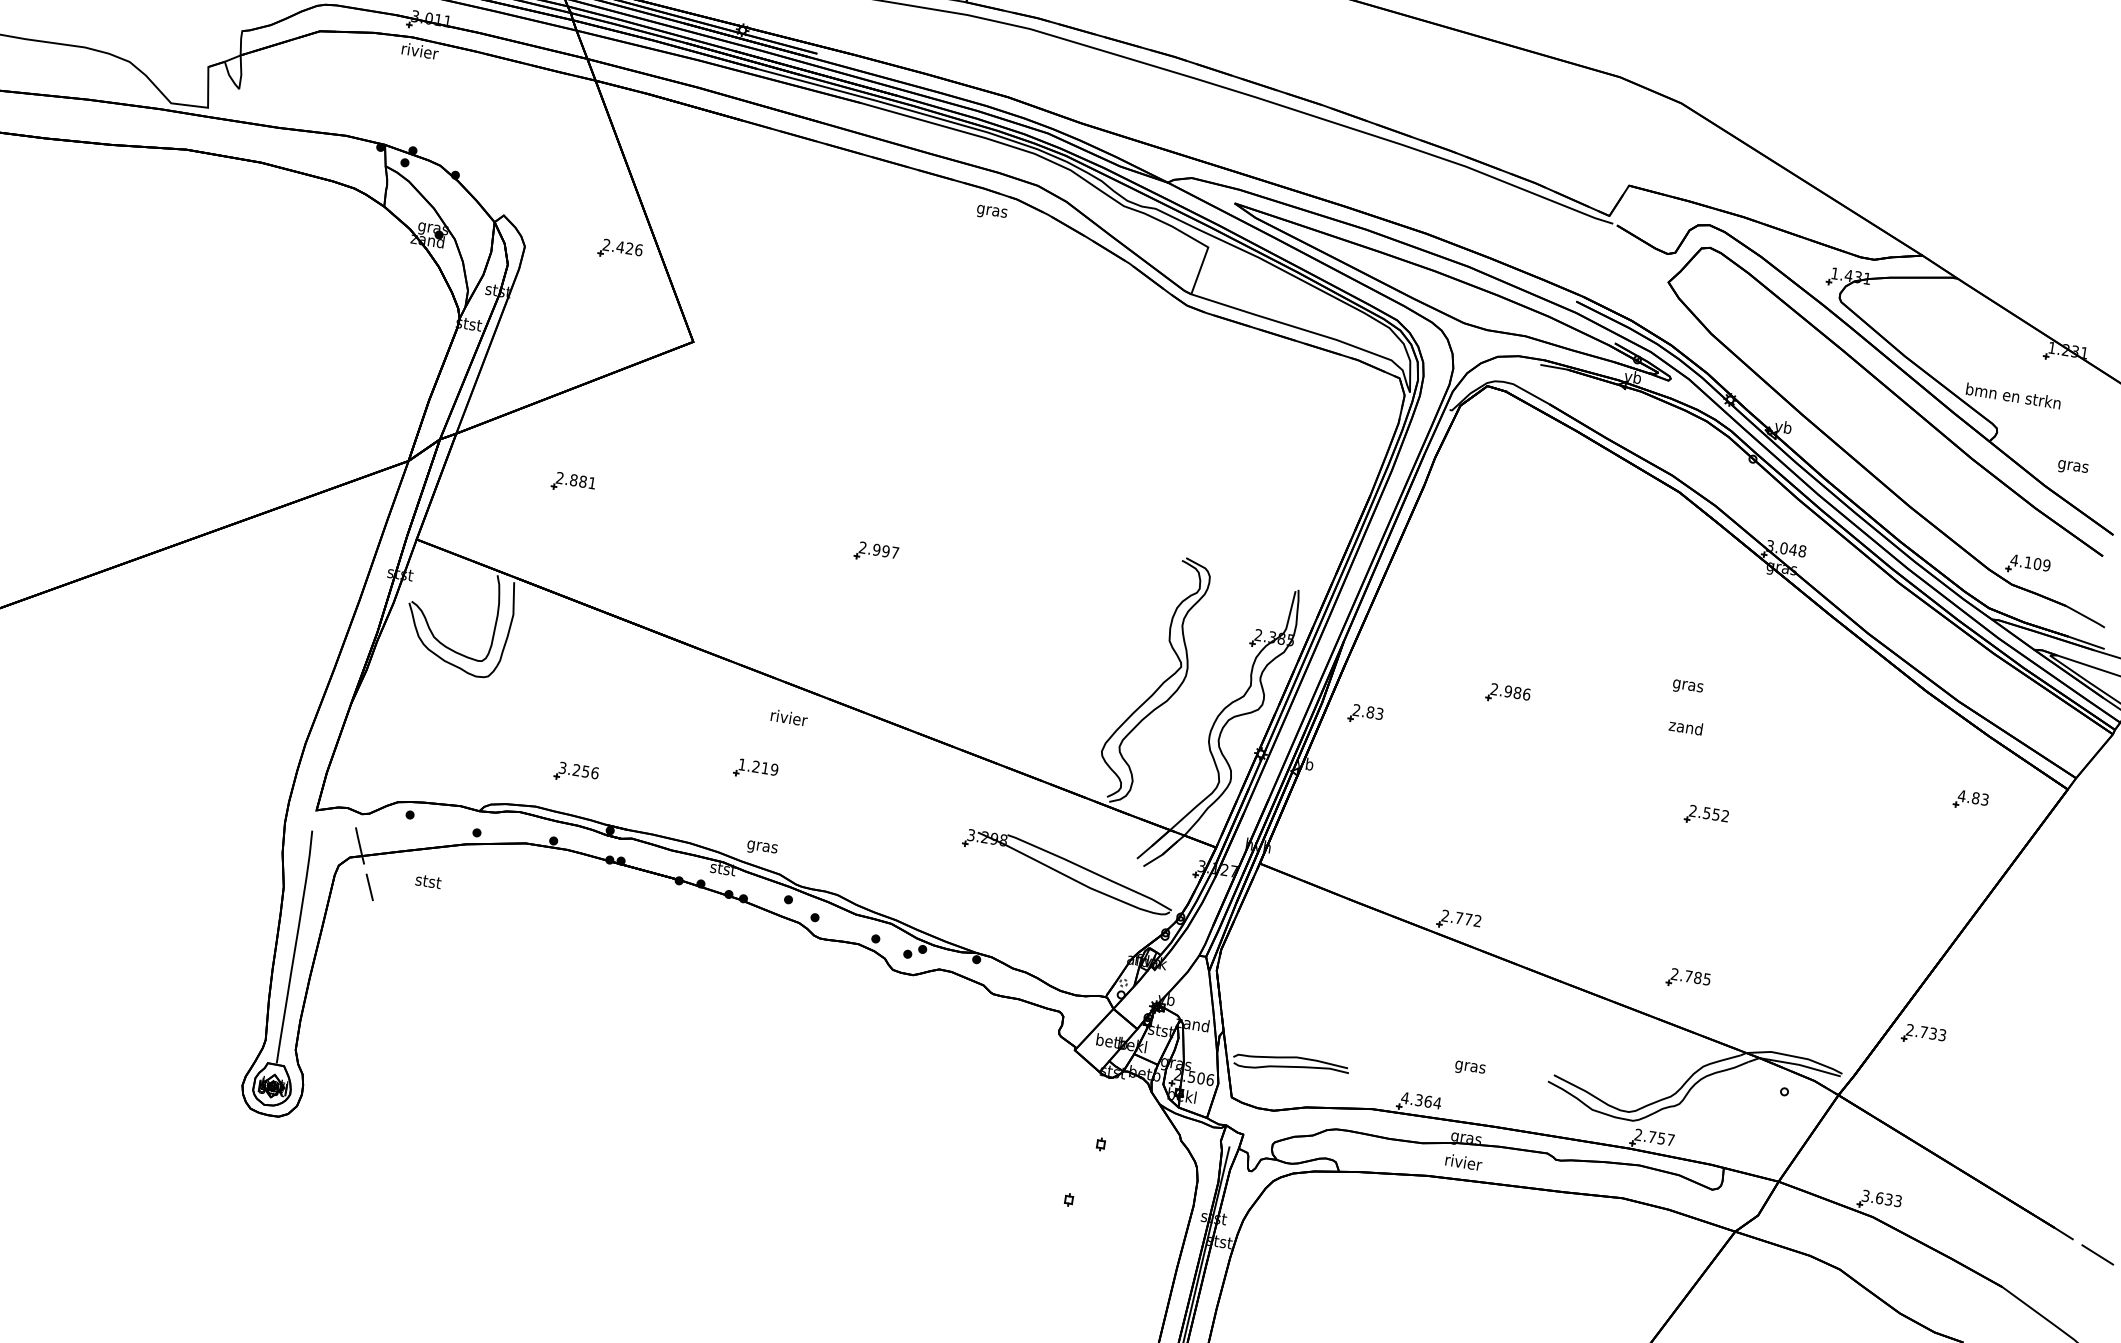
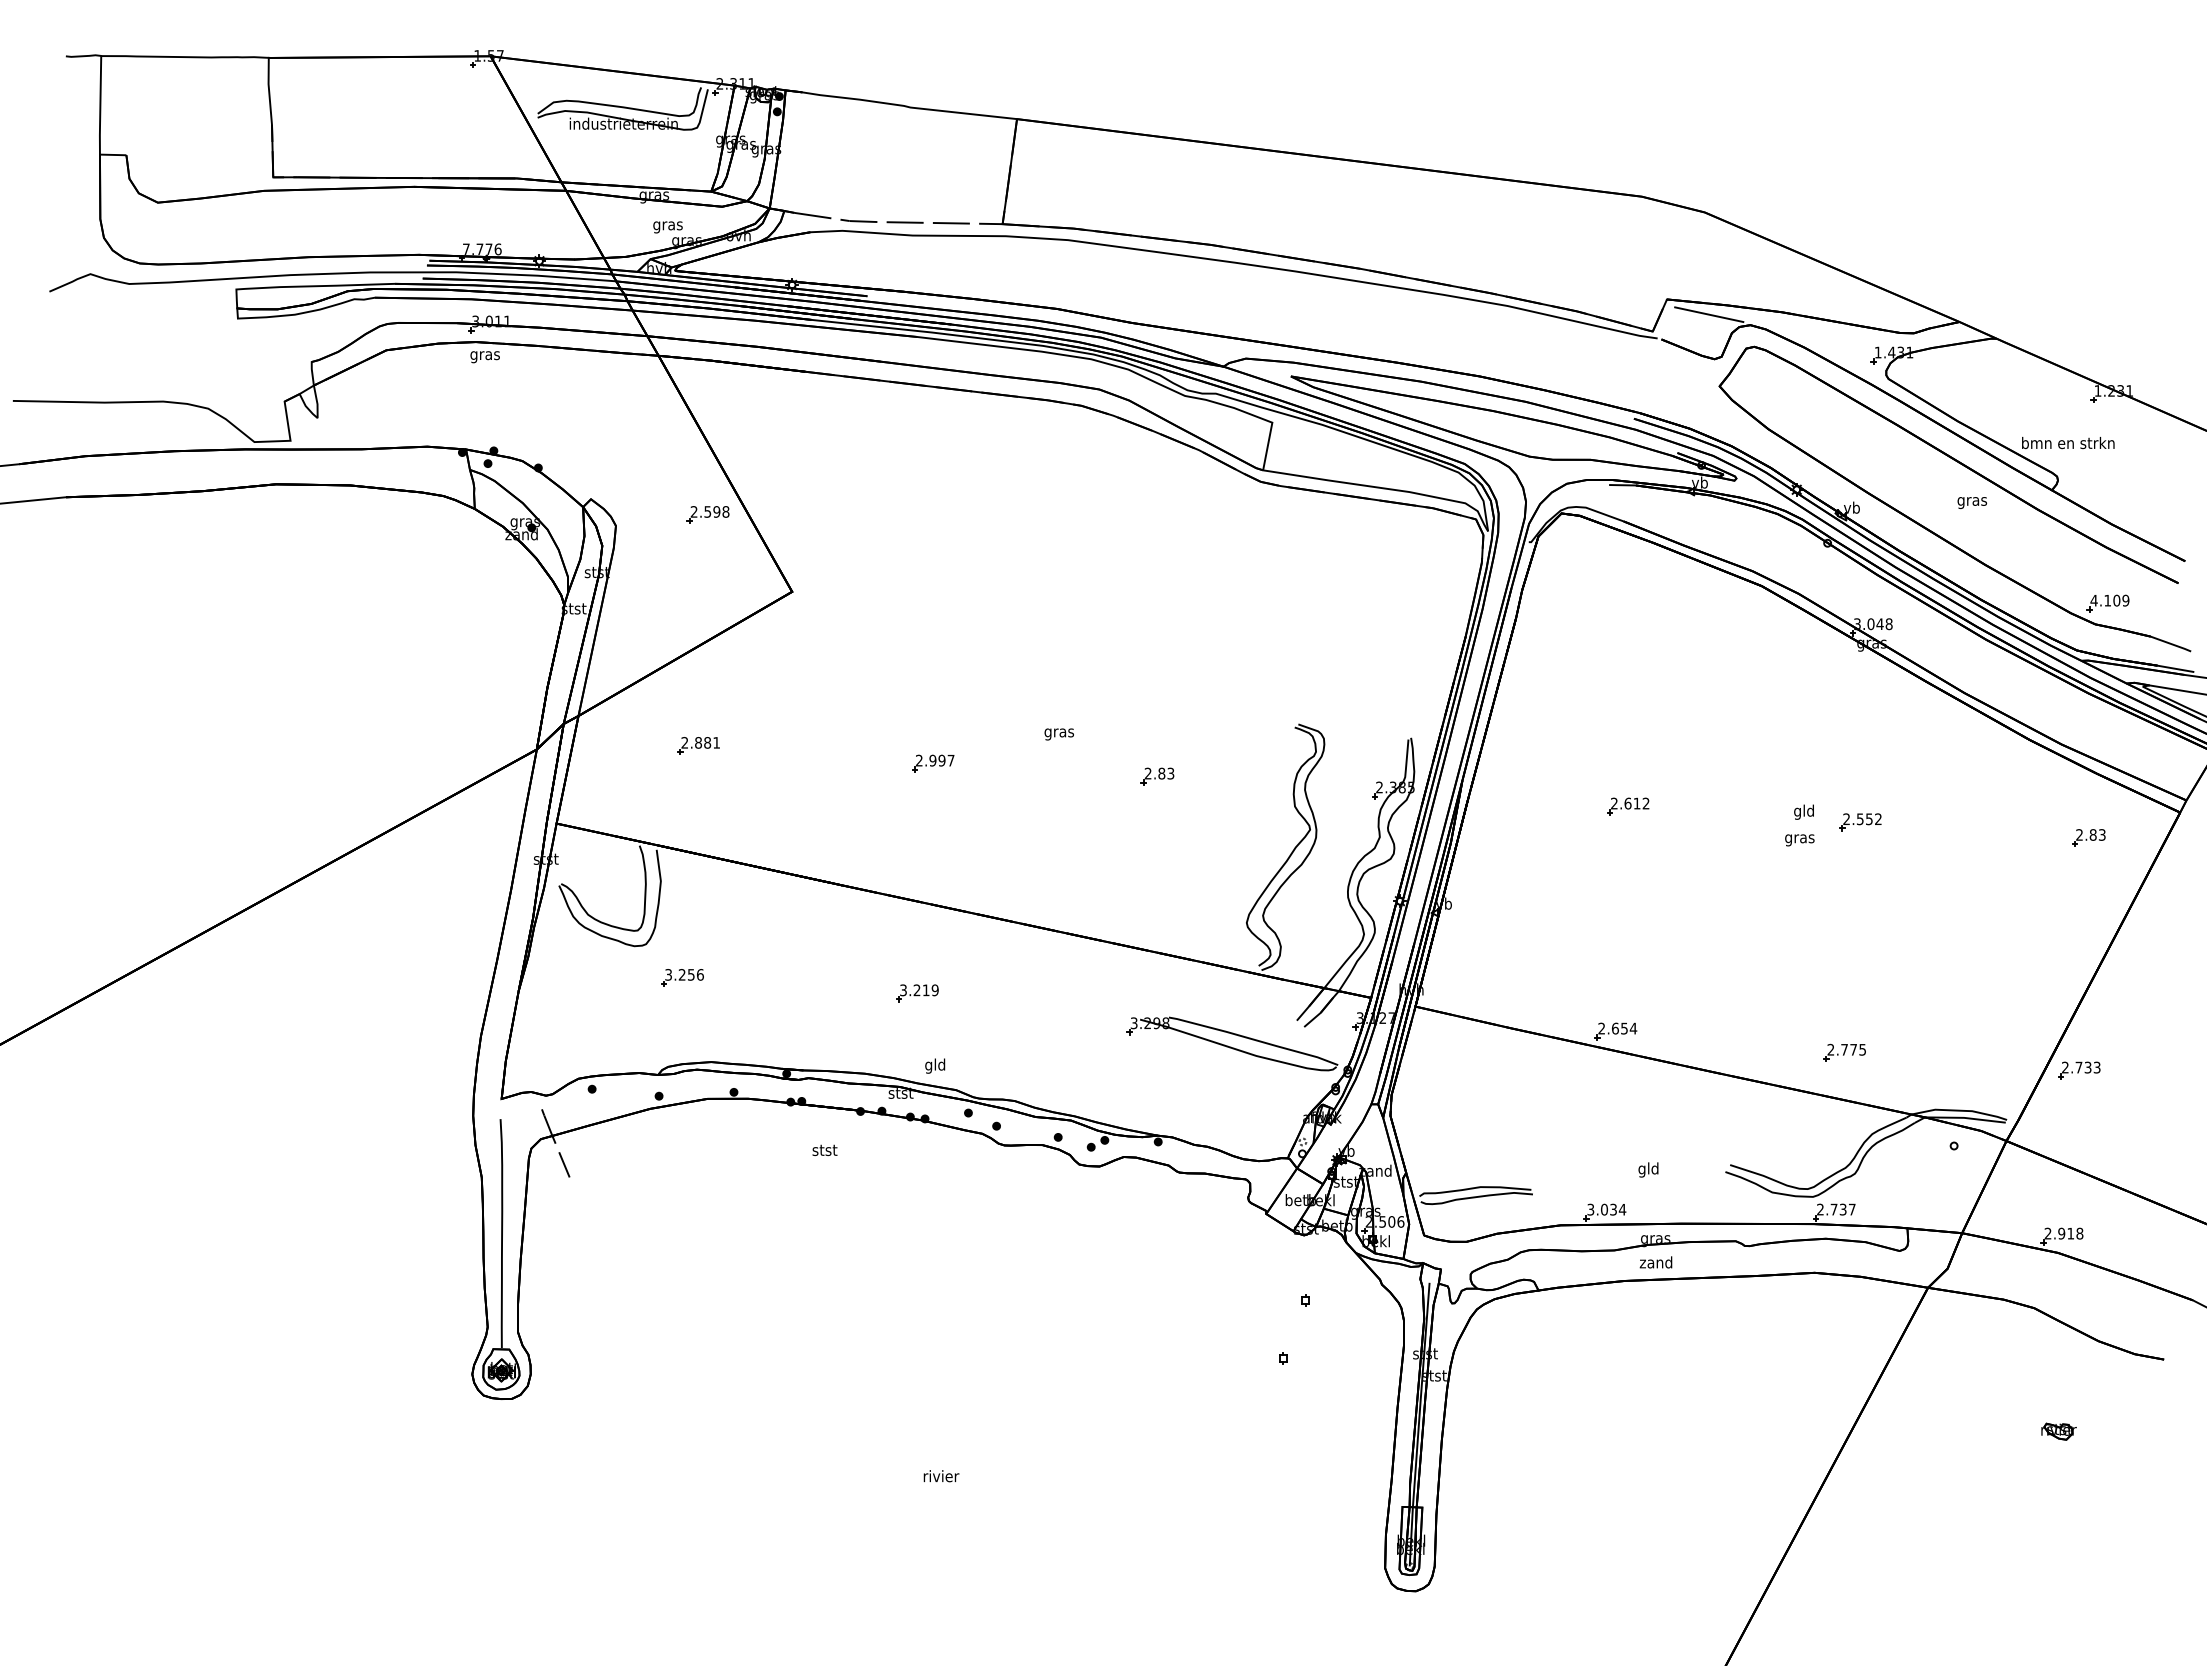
text: (419, 52) -> (485, 355), rivier -> gras
line: (1669, 207) -> (1709, 314), added
text: (991, 212) -> (1058, 734), moved
text: (629, 248) -> (716, 511), 2.426 -> 2.598
text: (2072, 467) -> (1971, 502), moved
part: (876, 552) -> (933, 763), moved
text: (1687, 687) -> (1799, 840), moved
text: (1516, 692) -> (1636, 803), 2.986 -> 2.612
part: (1365, 714) -> (1157, 776), moved
text: (789, 718) -> (941, 1476), moved
text: (1685, 727) -> (1803, 811), zand -> gld
text: (742, 764) -> (903, 990), 1.219 -> 3.219
part: (576, 772) -> (682, 977), moved
text: (1962, 795) -> (2079, 834), 4.83 -> 2.83
part: (1706, 816) -> (1860, 822), moved
text: (762, 846) -> (935, 1065), gras -> gld
text: (428, 880) -> (824, 1149), moved
text: (1468, 919) -> (1624, 1028), 2.772 -> 2.654
text: (1697, 977) -> (1853, 1049), 2.785 -> 2.775
text: (1470, 1066) -> (1648, 1169), gras -> gld
text: (1417, 1099) -> (1602, 1209), 4.364 -> 3.034
text: (1662, 1137) -> (1843, 1208), 2.757 -> 2.737
text: (1463, 1162) -> (1656, 1262), rivier -> zand
text: (1881, 1198) -> (2063, 1233), 3.633 -> 2.918

